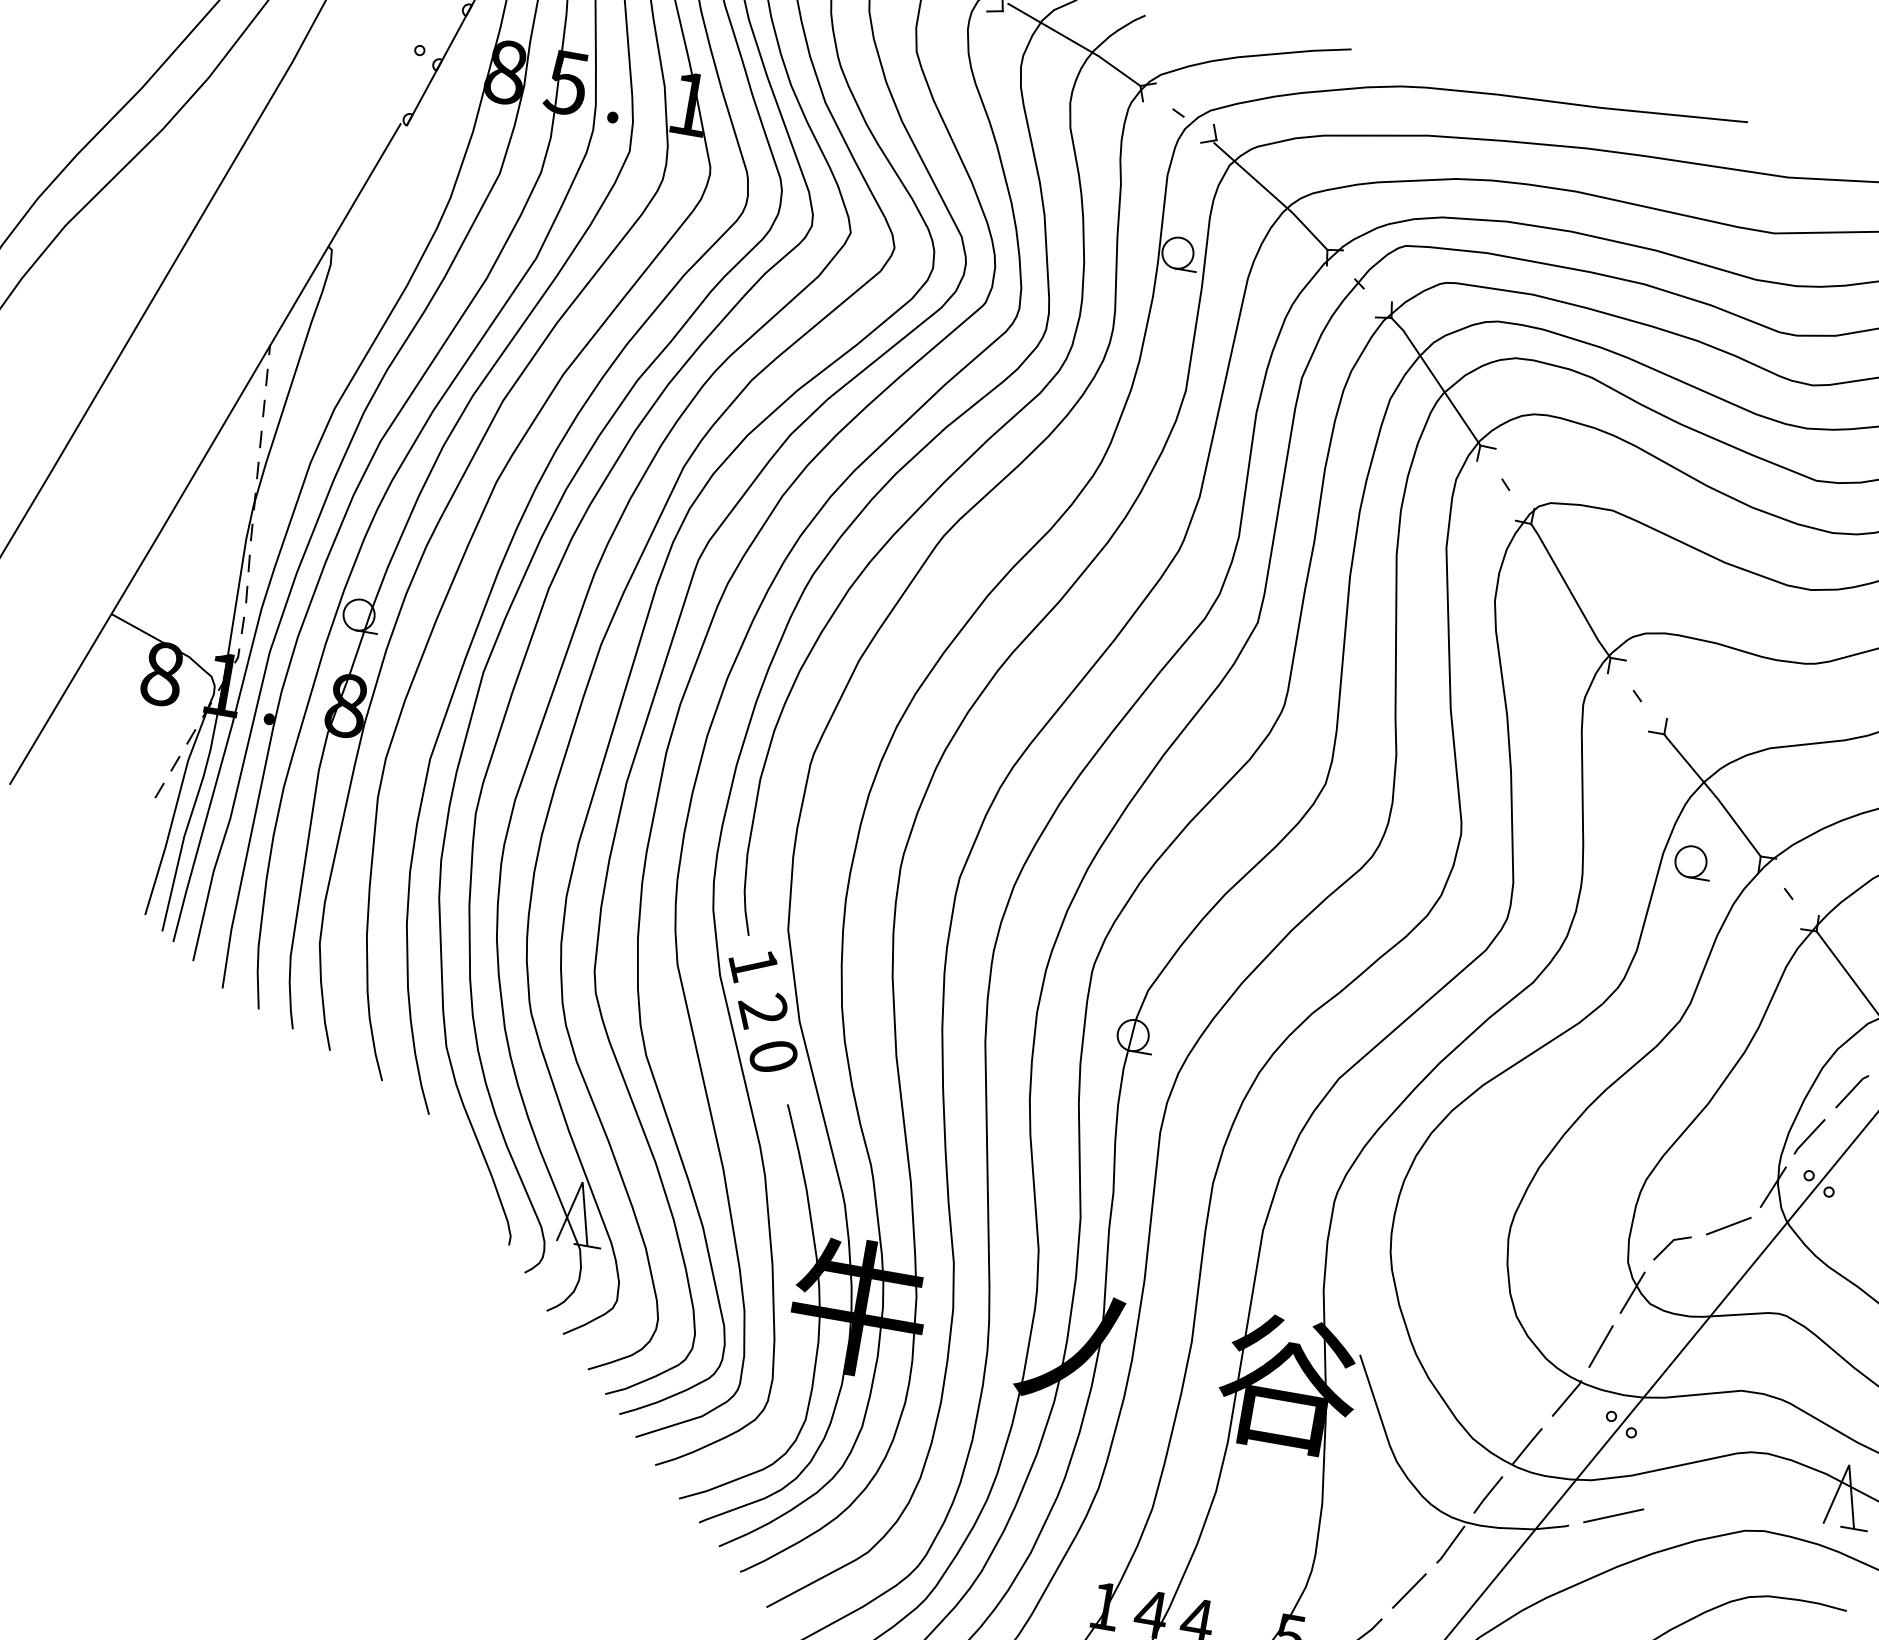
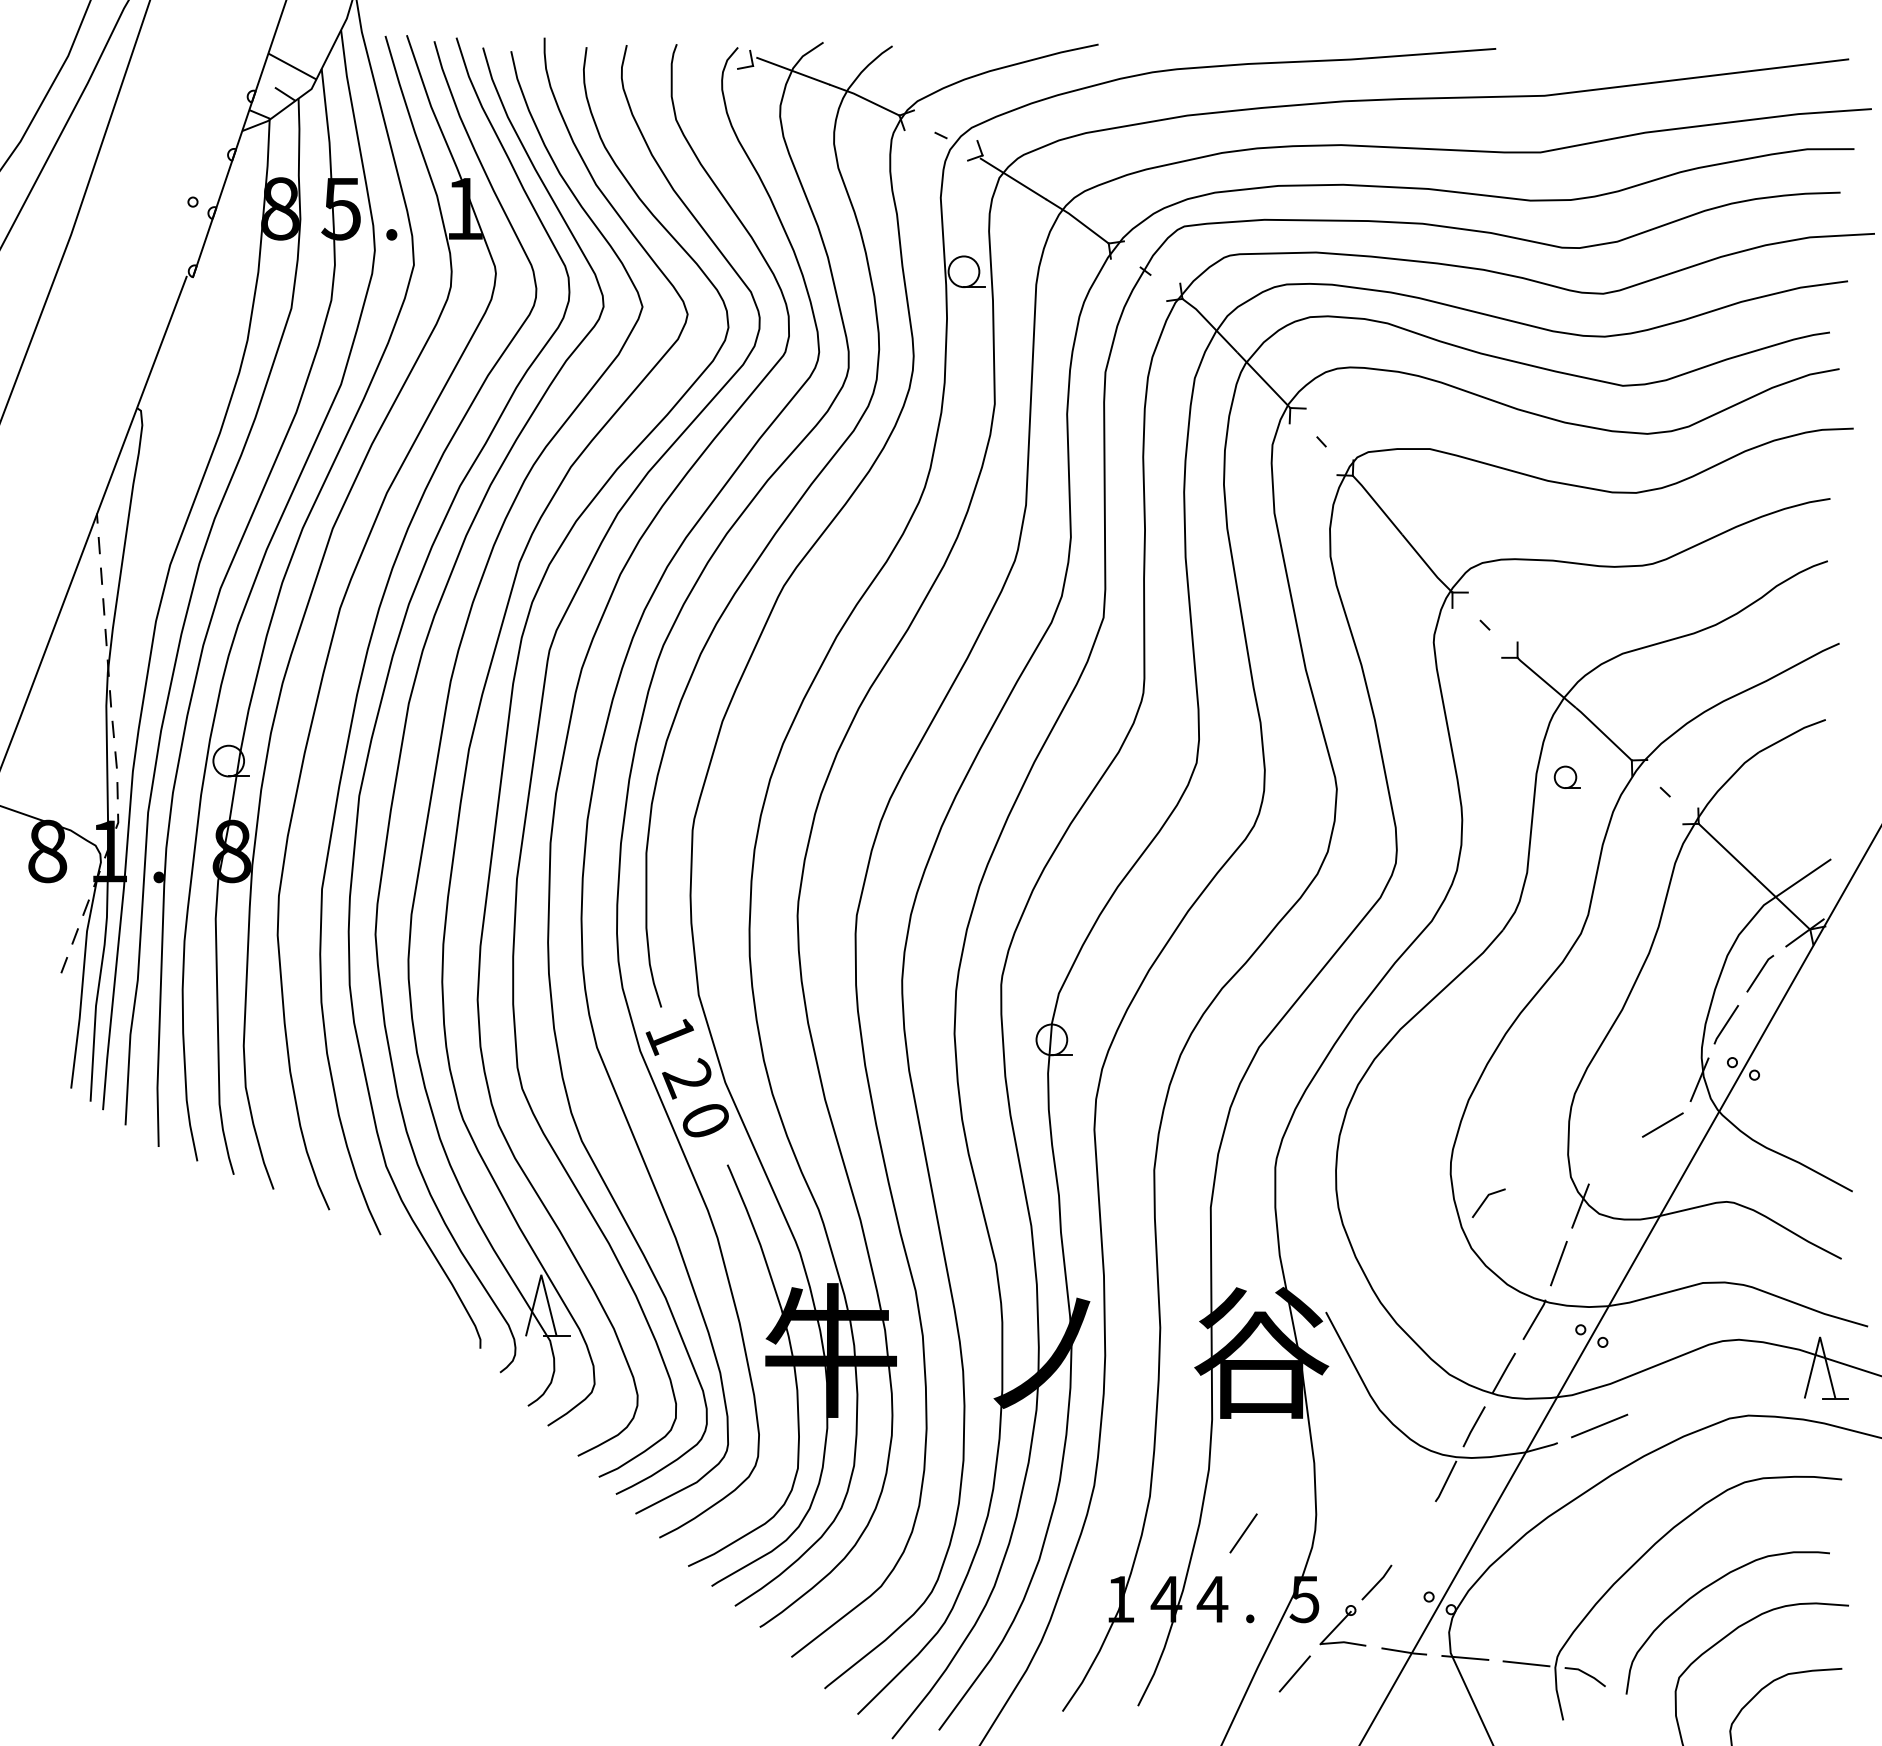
part: (1692, 862) -> (1566, 777), size x0.7
line: (1669, 1246) -> (1485, 1201), moved
line: (1409, 1591) -> (1243, 1533), moved

